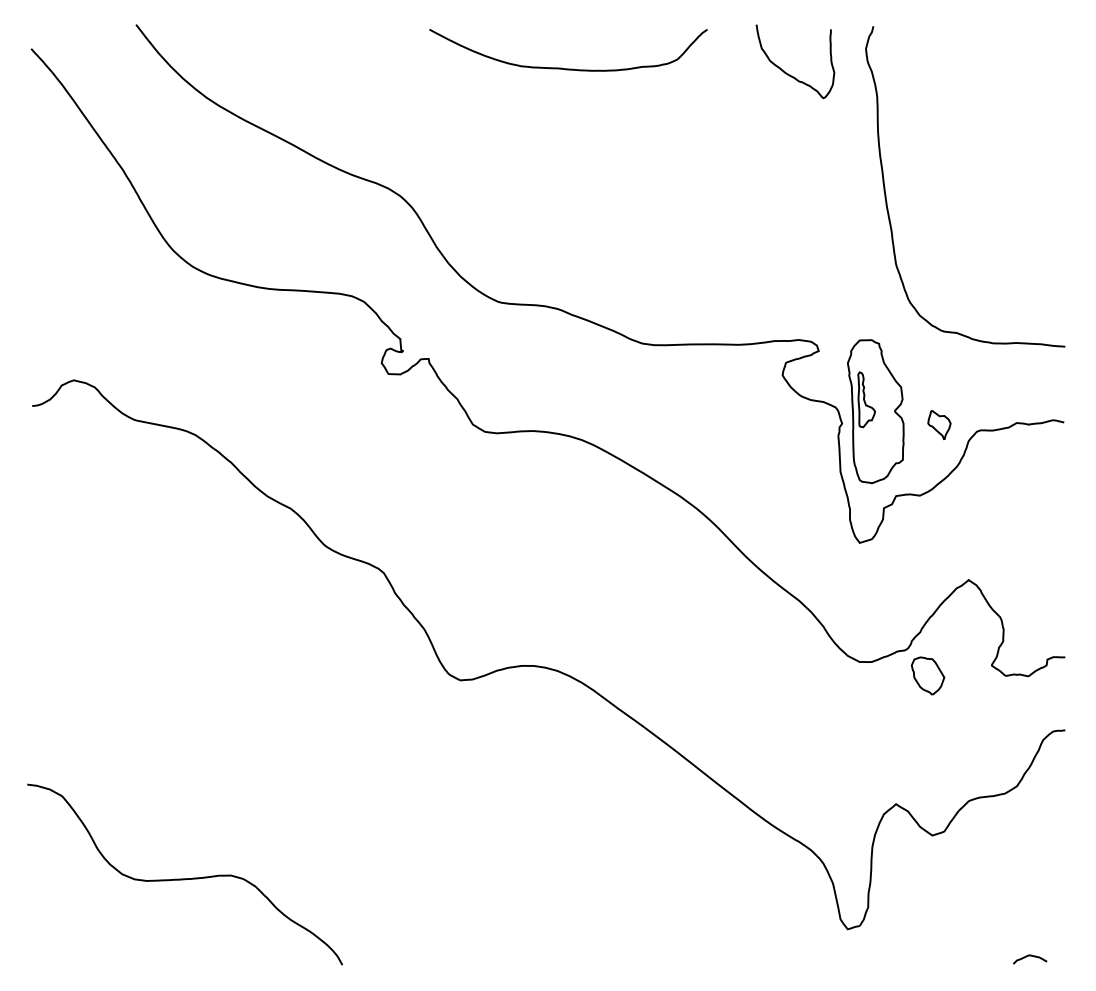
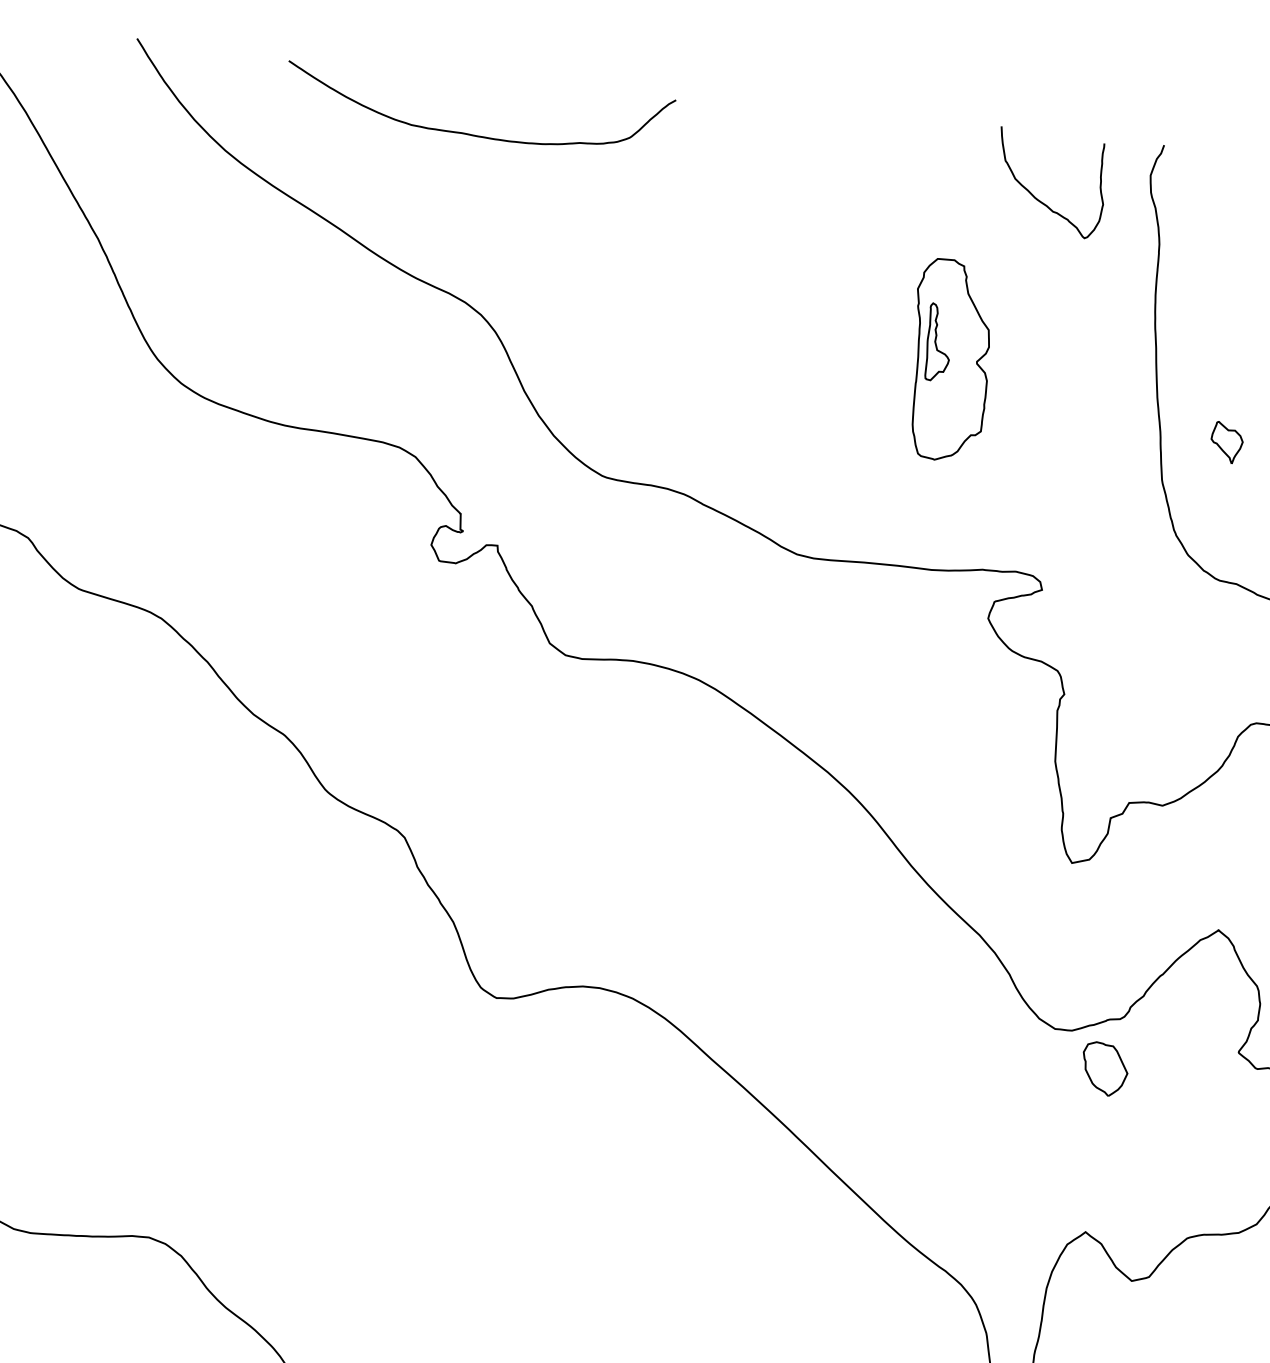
curve: (568, 68) -> (476, 134), moved
part: (875, 411) -> (949, 360), moved
part: (939, 424) -> (1227, 441), moved
part: (927, 675) -> (1104, 1068), moved

